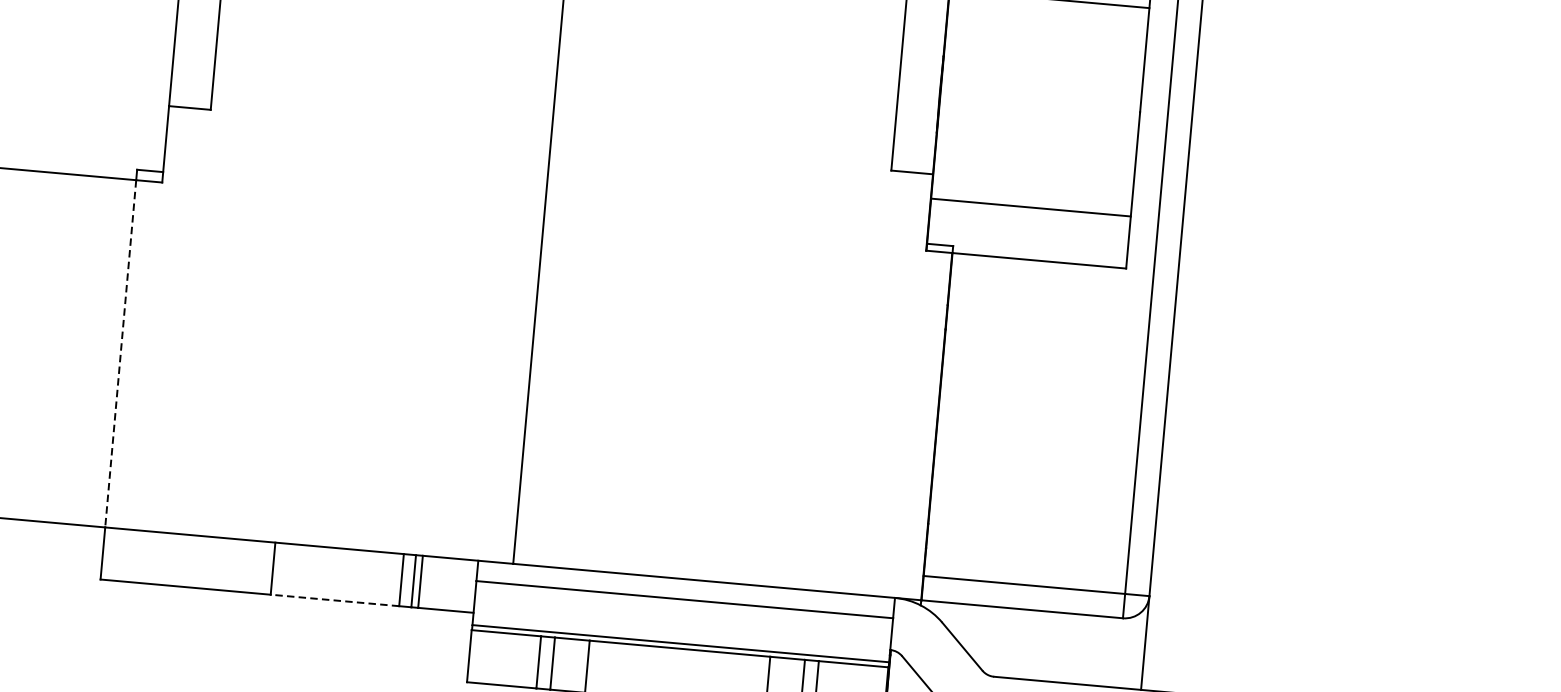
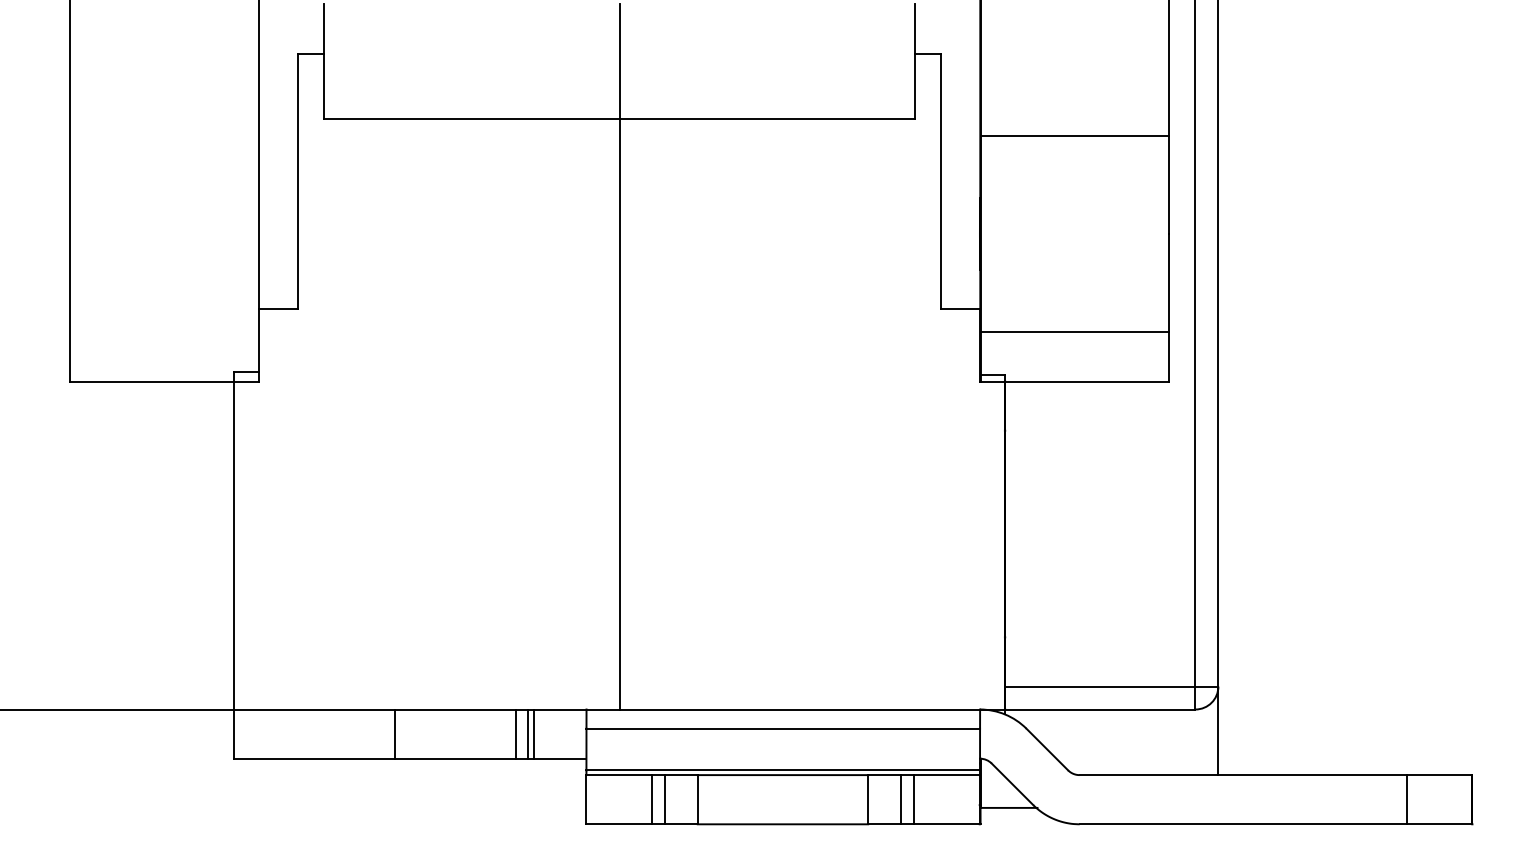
line: (121, 353) -> (234, 545), dashed -> solid
line: (334, 600) -> (455, 758), dashed -> solid

